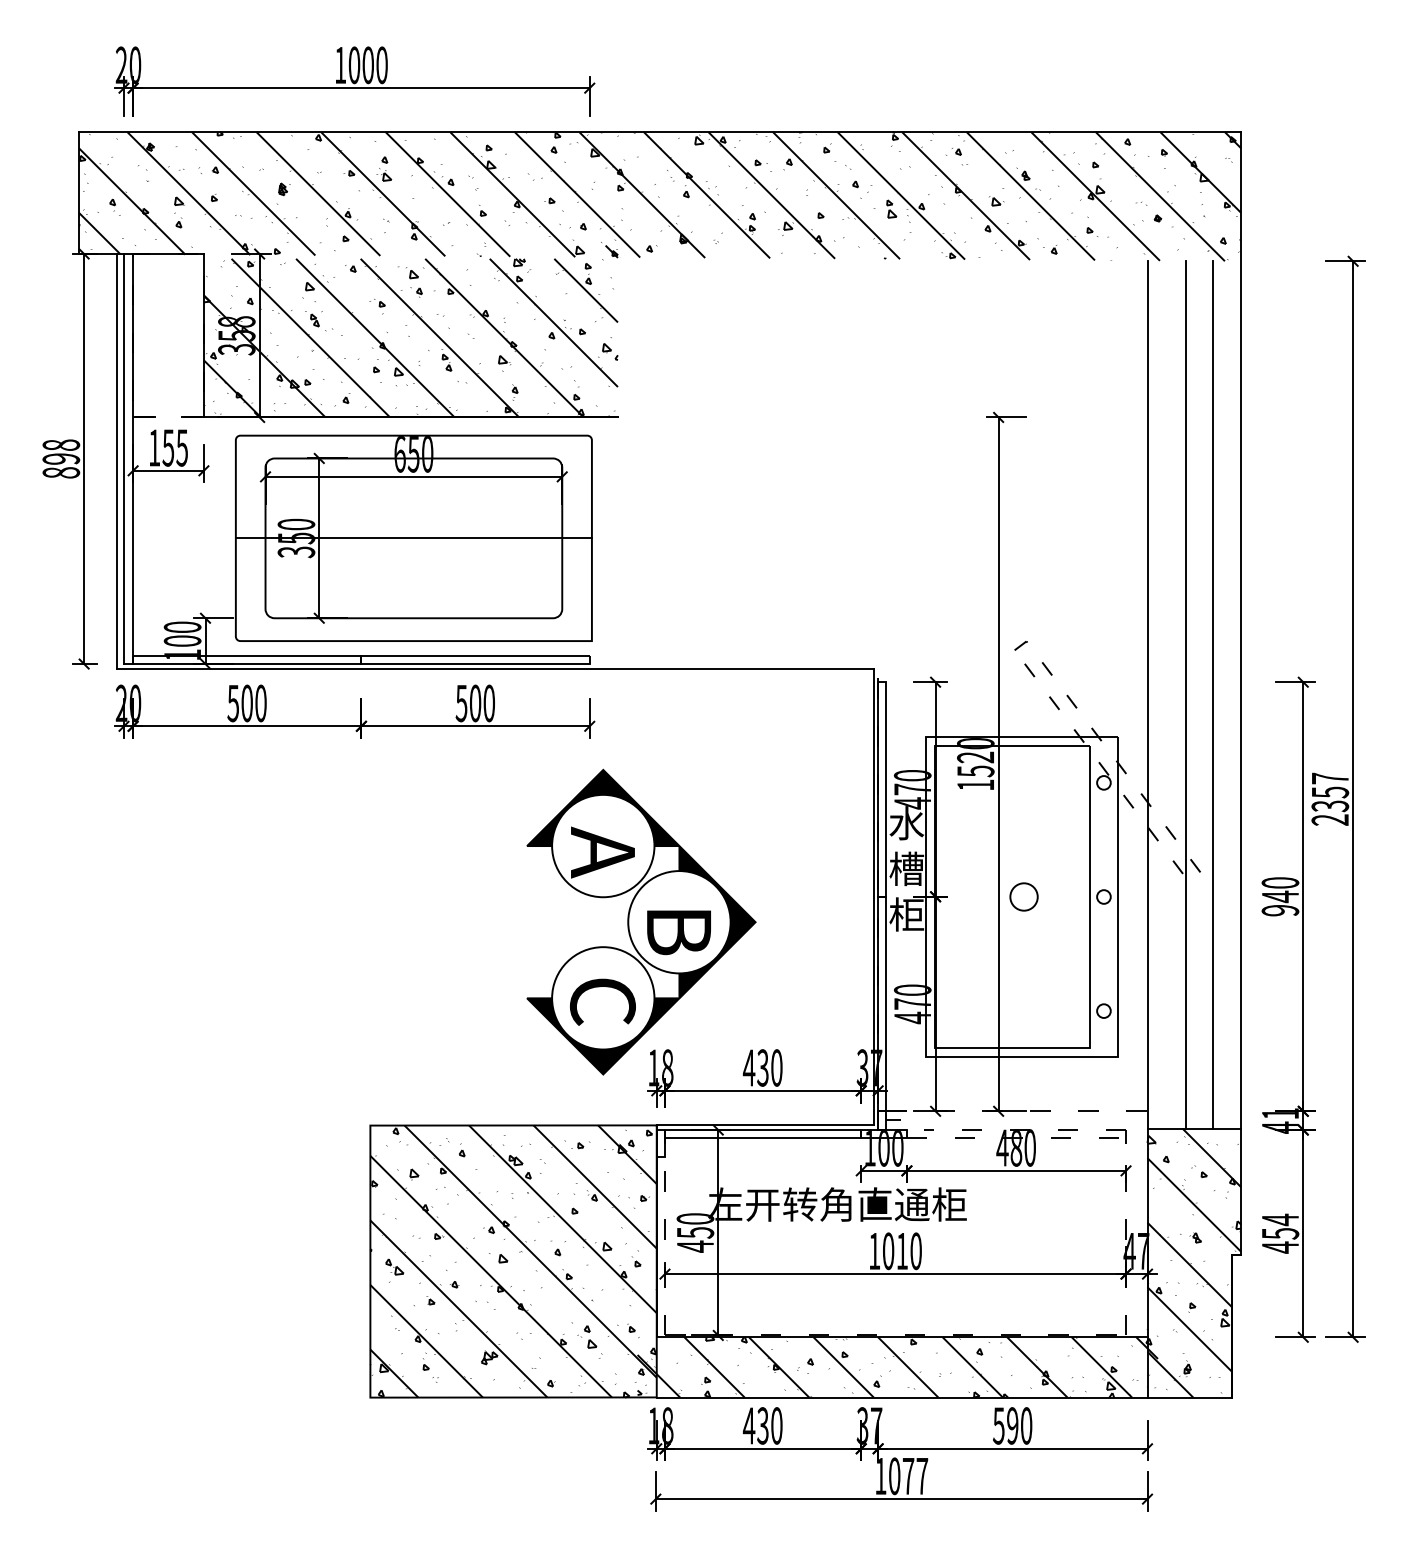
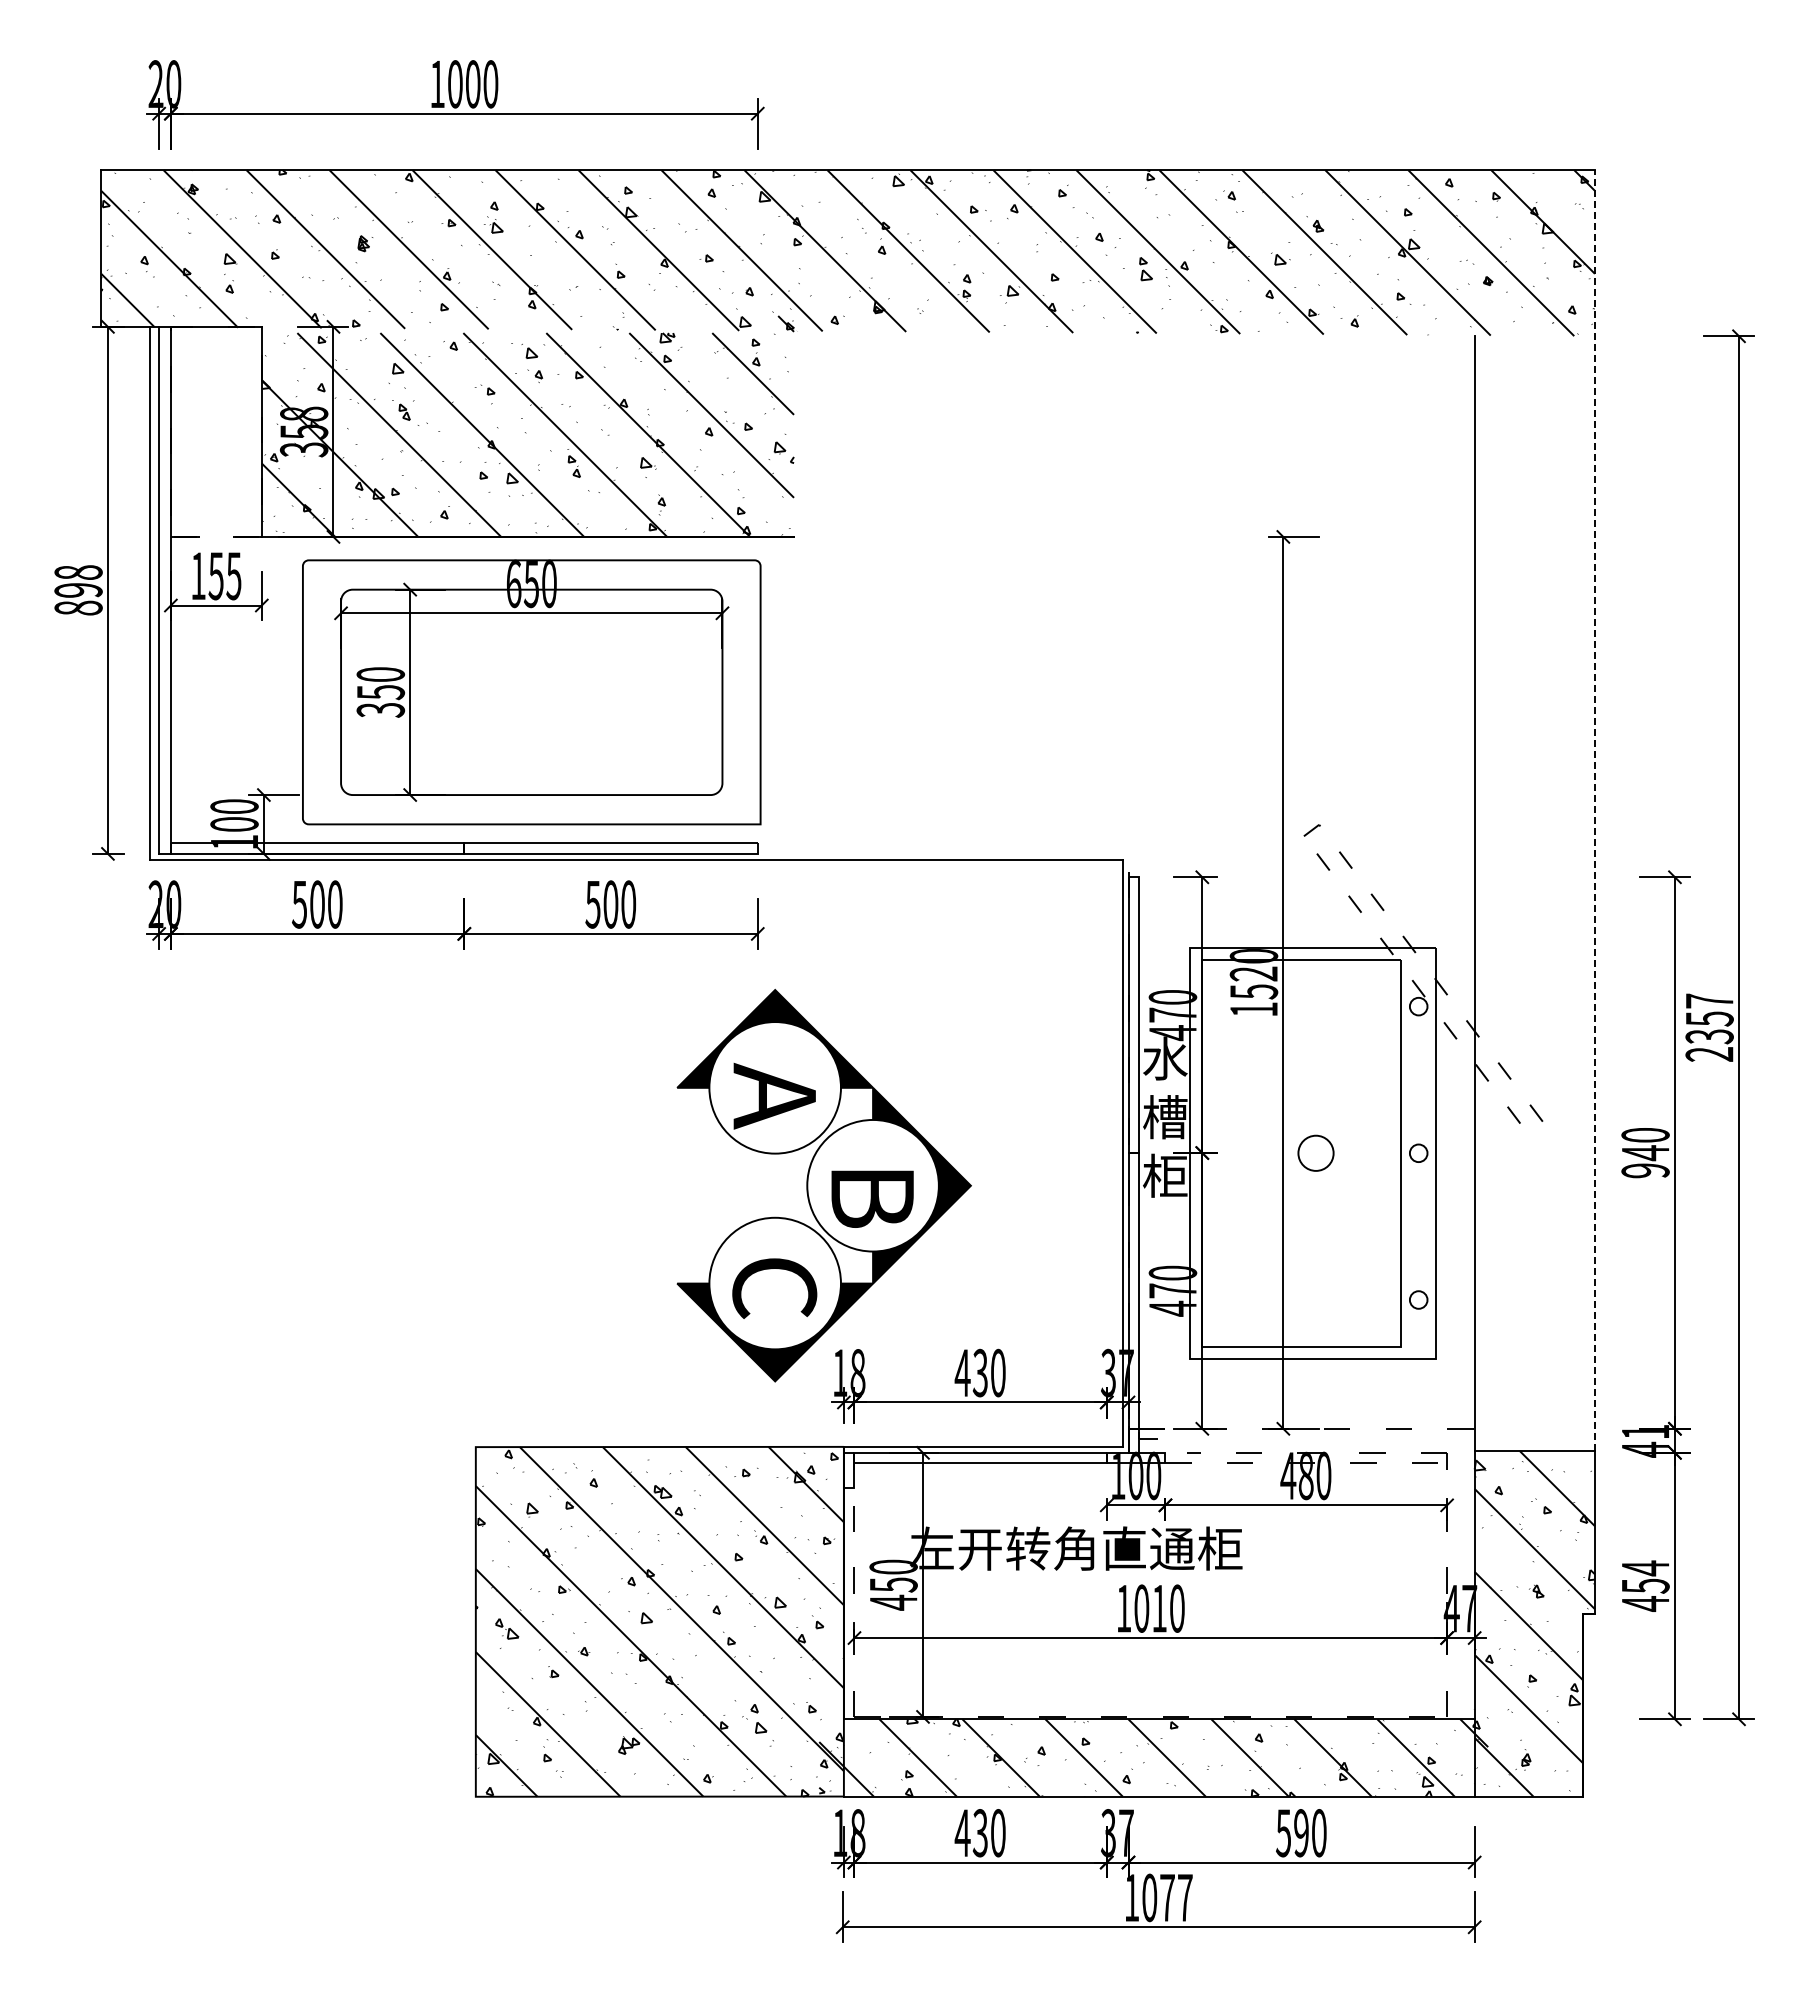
line: (413, 538) -> (531, 692), removed
line: (1240, 630) -> (1594, 810), solid -> dashed
line: (1185, 694) -> (1523, 893), removed
line: (1213, 694) -> (1559, 893), removed

